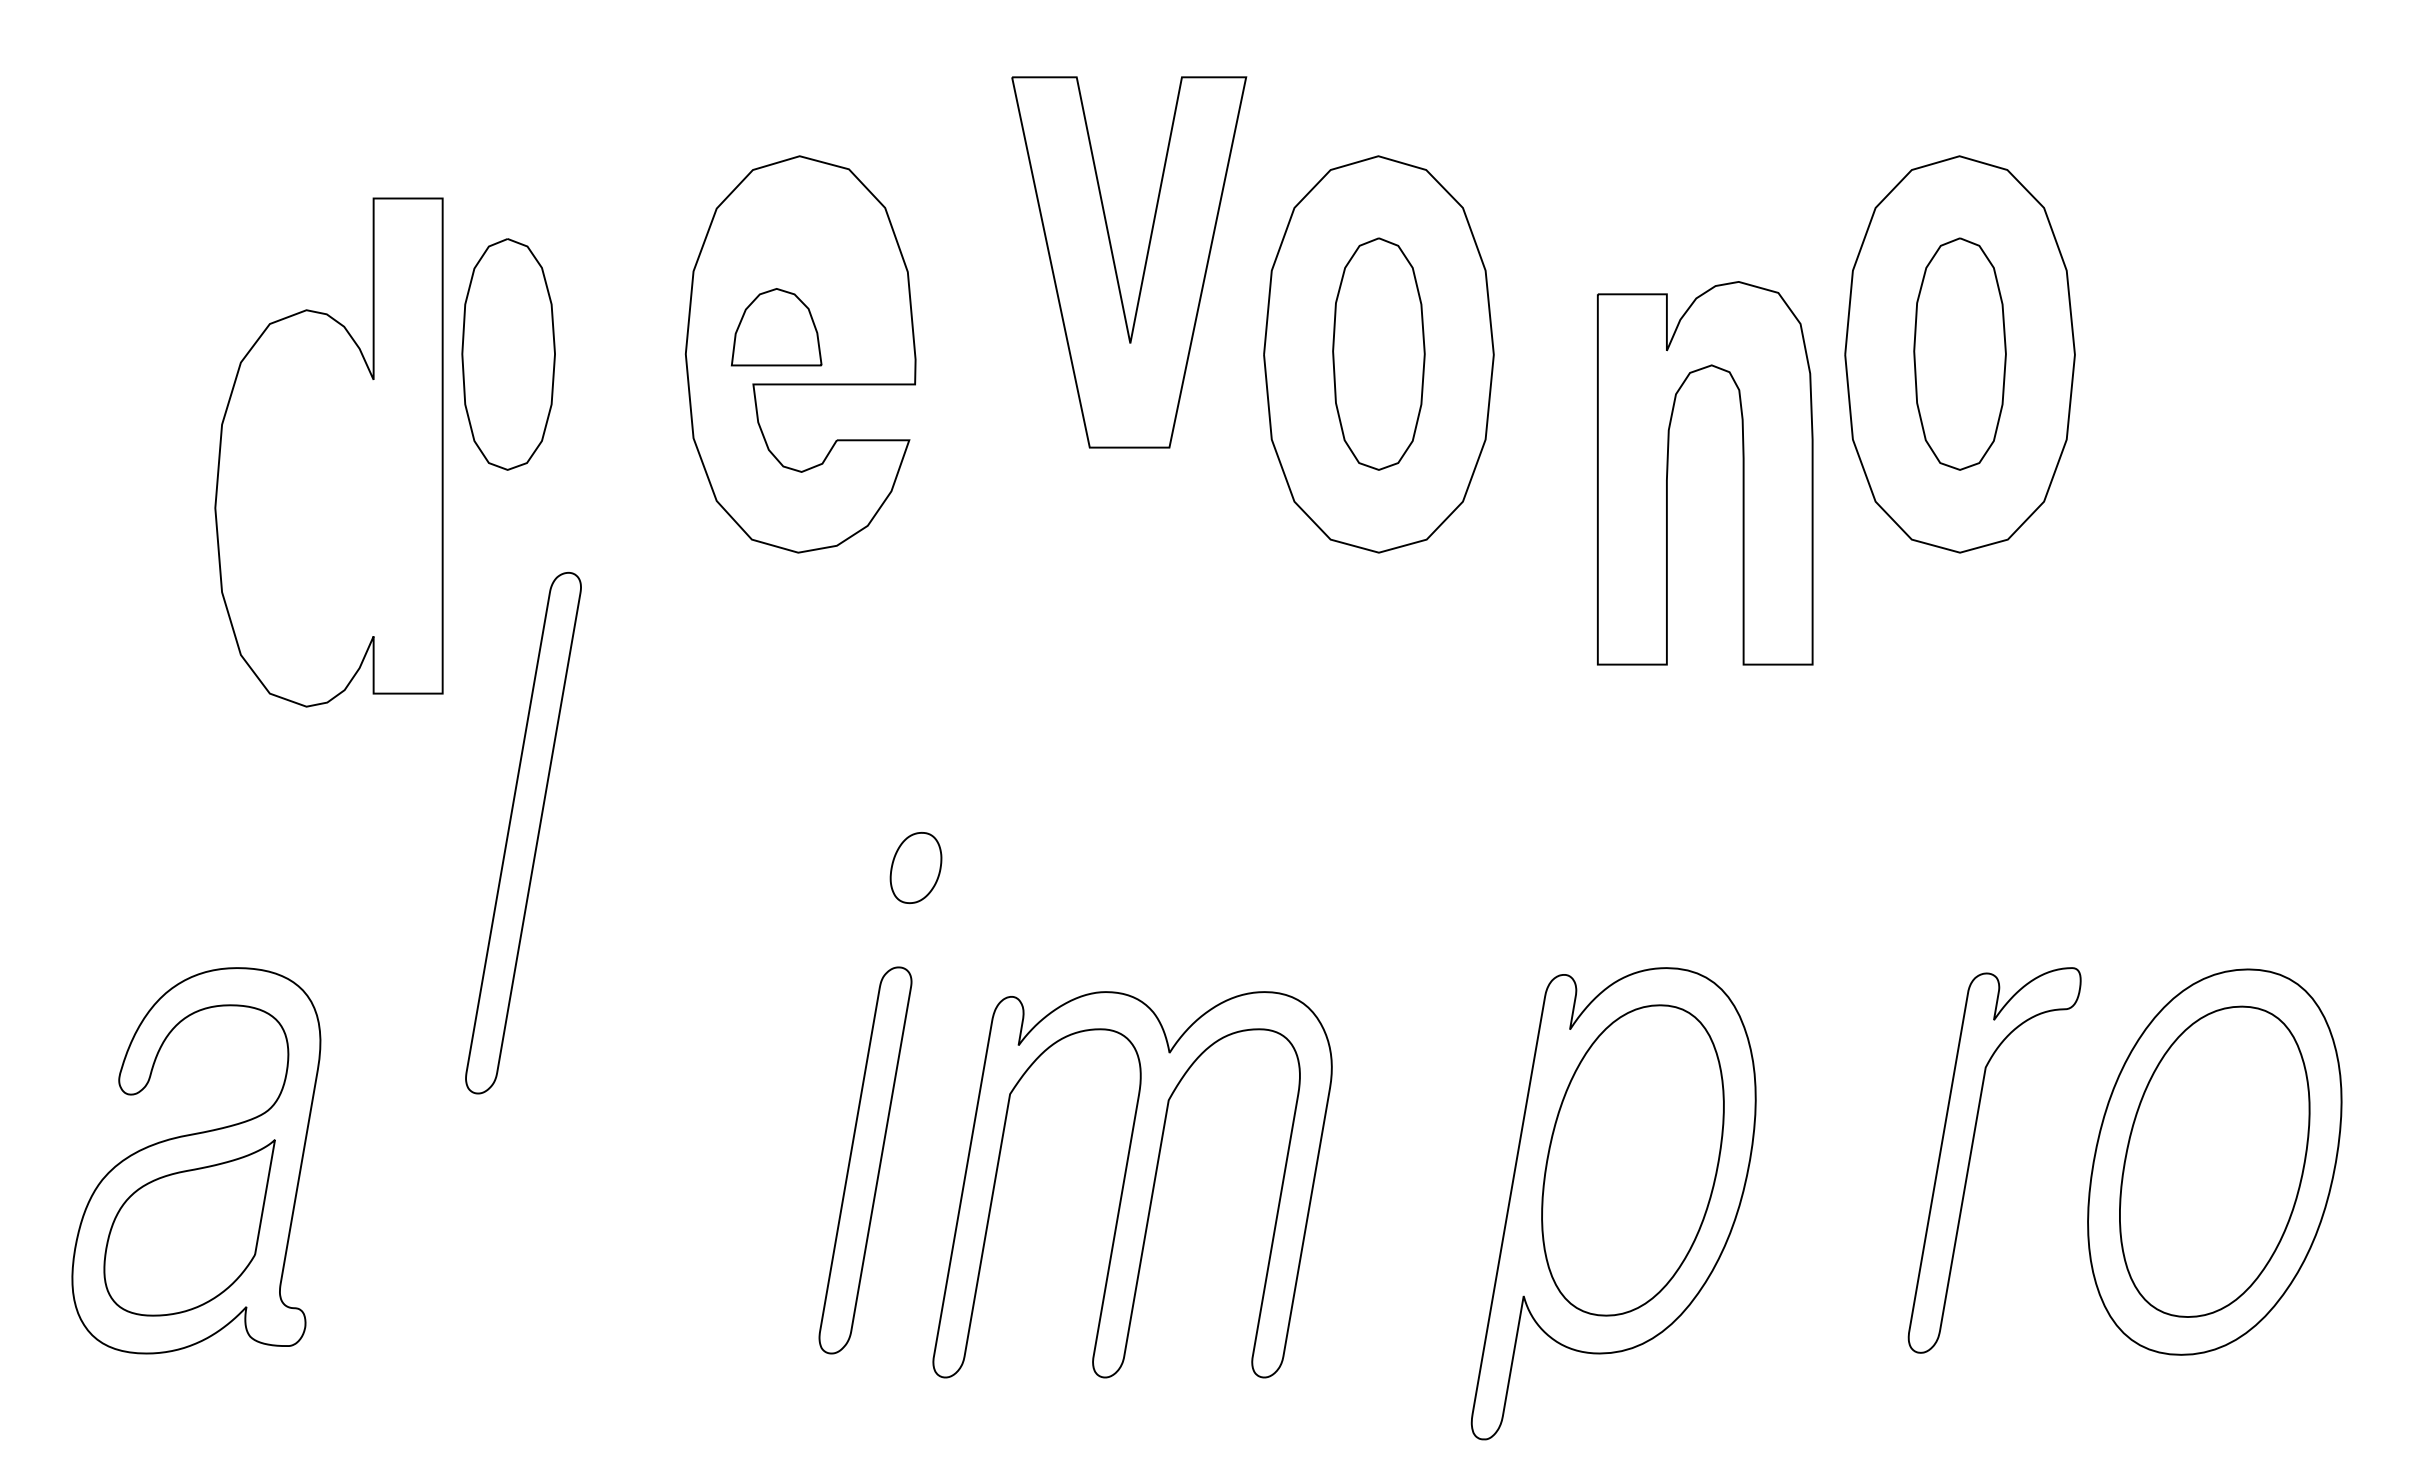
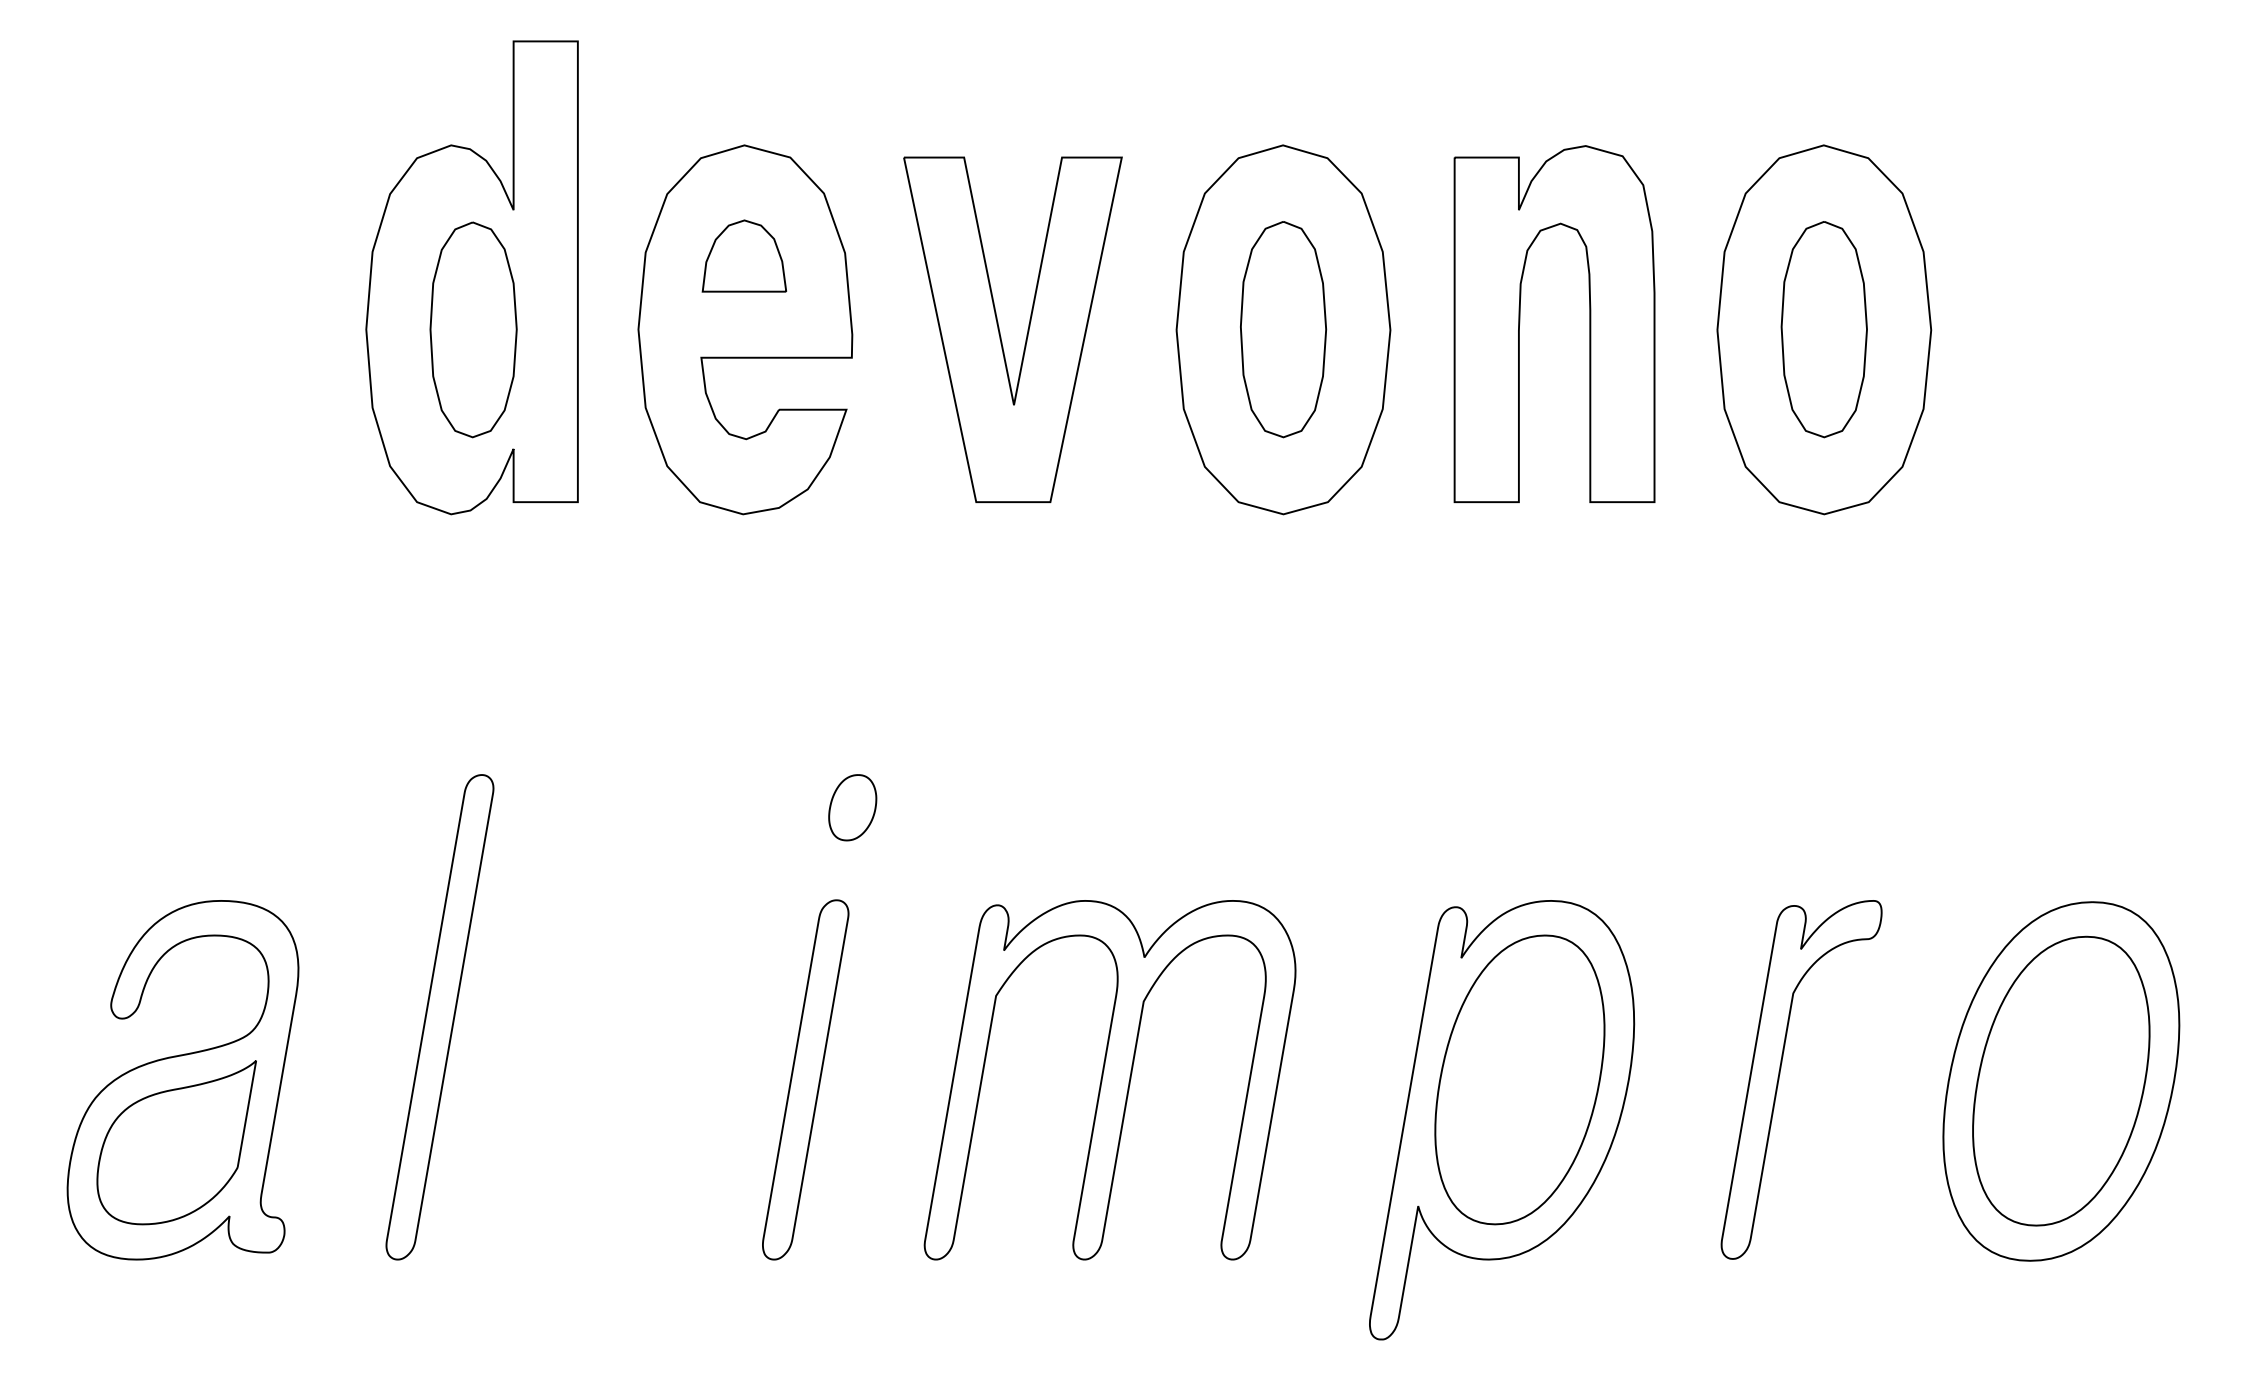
part: (1115, 263) -> (1000, 330), moved
part: (776, 327) -> (744, 256), moved
part: (328, 452) -> (471, 277), moved
part: (1742, 473) -> (1589, 324), moved
part: (523, 832) -> (439, 1016), moved
part: (1971, 1156) -> (1780, 1076), moved
part: (1132, 1184) -> (1110, 1079), moved

